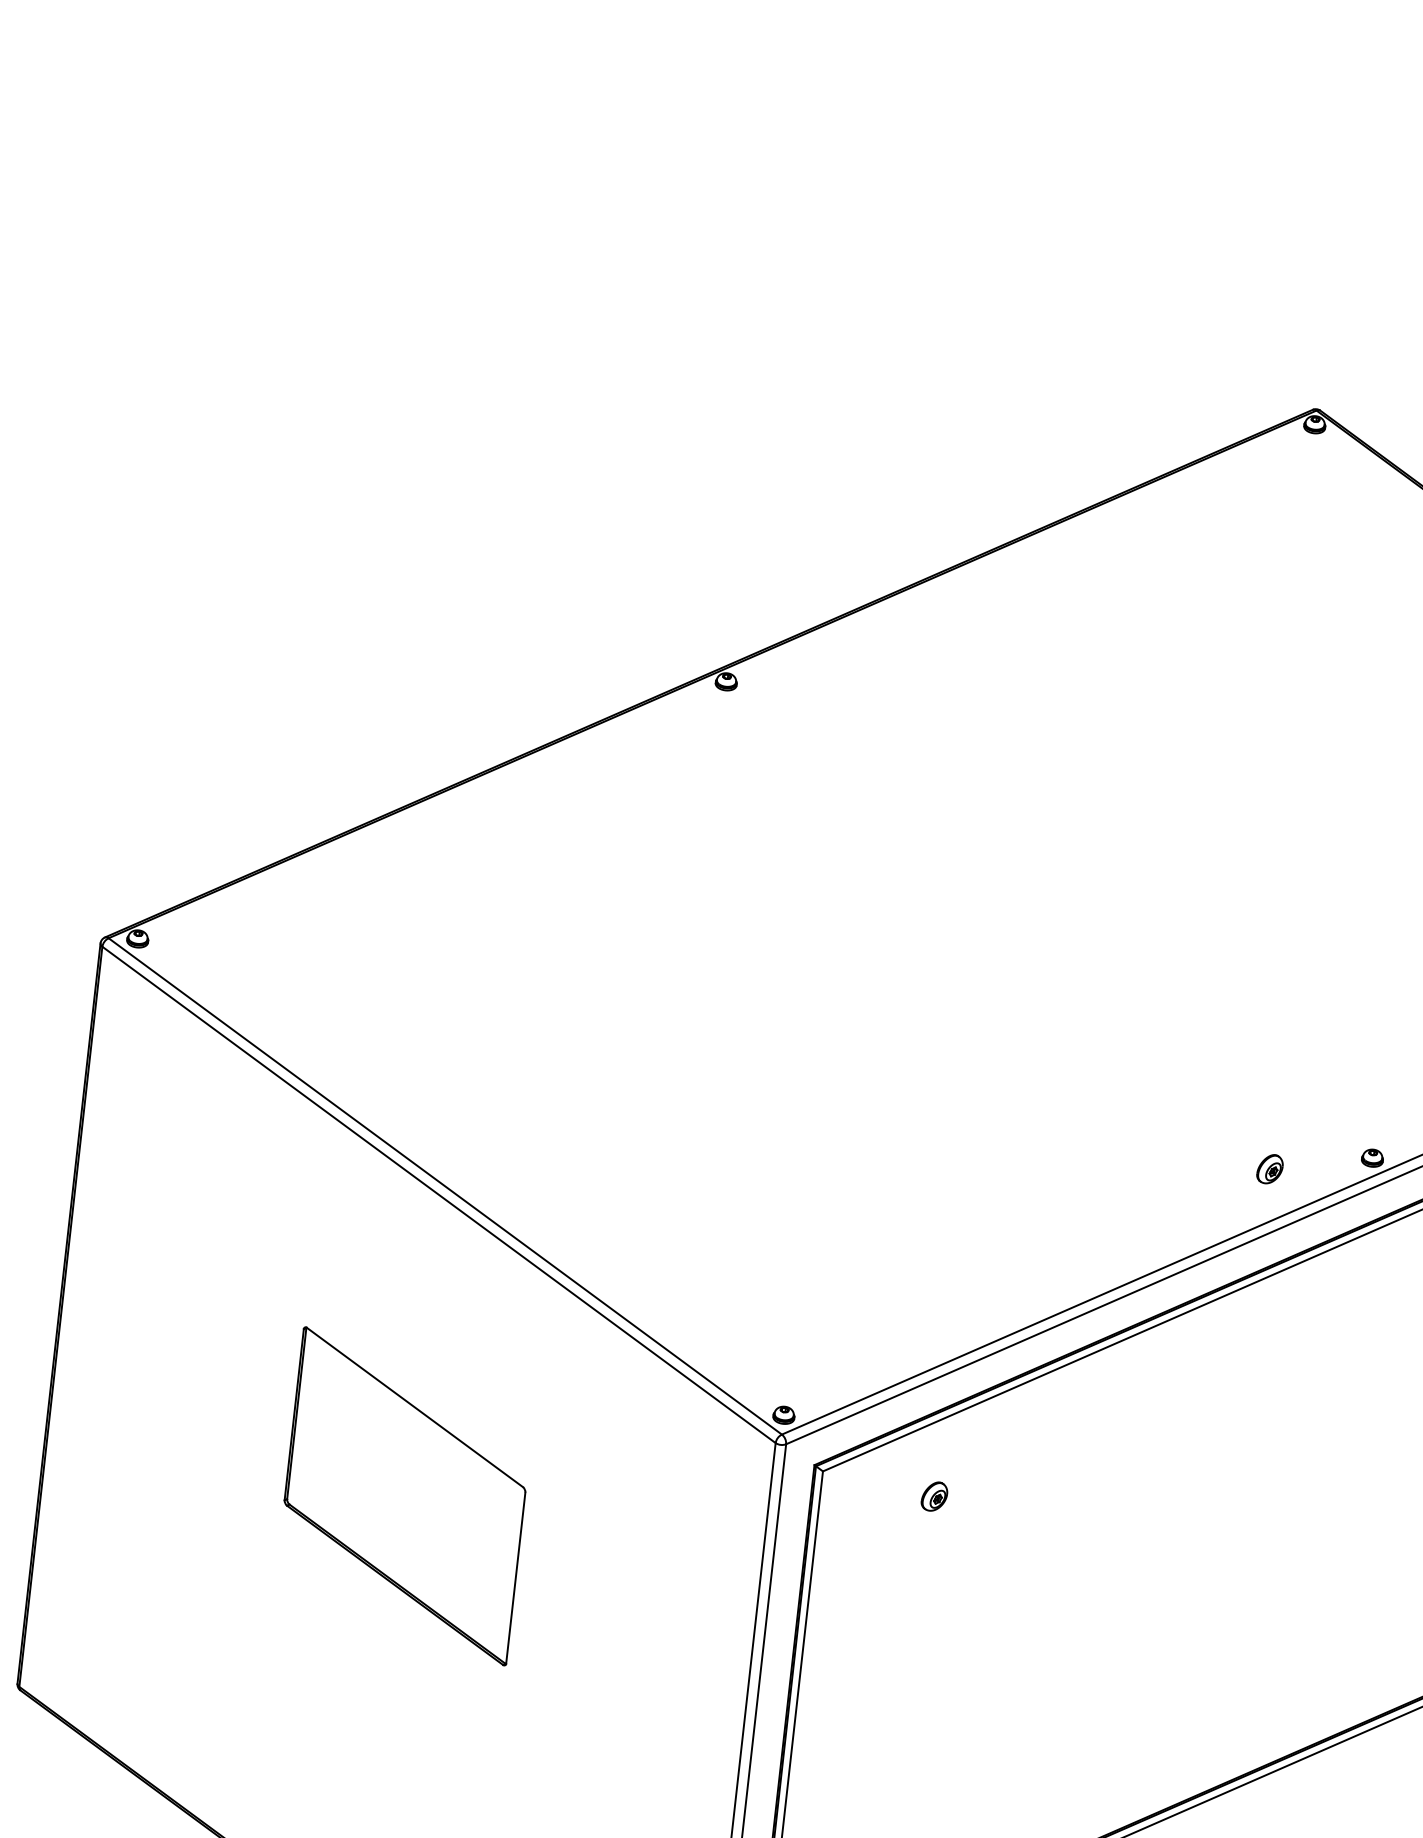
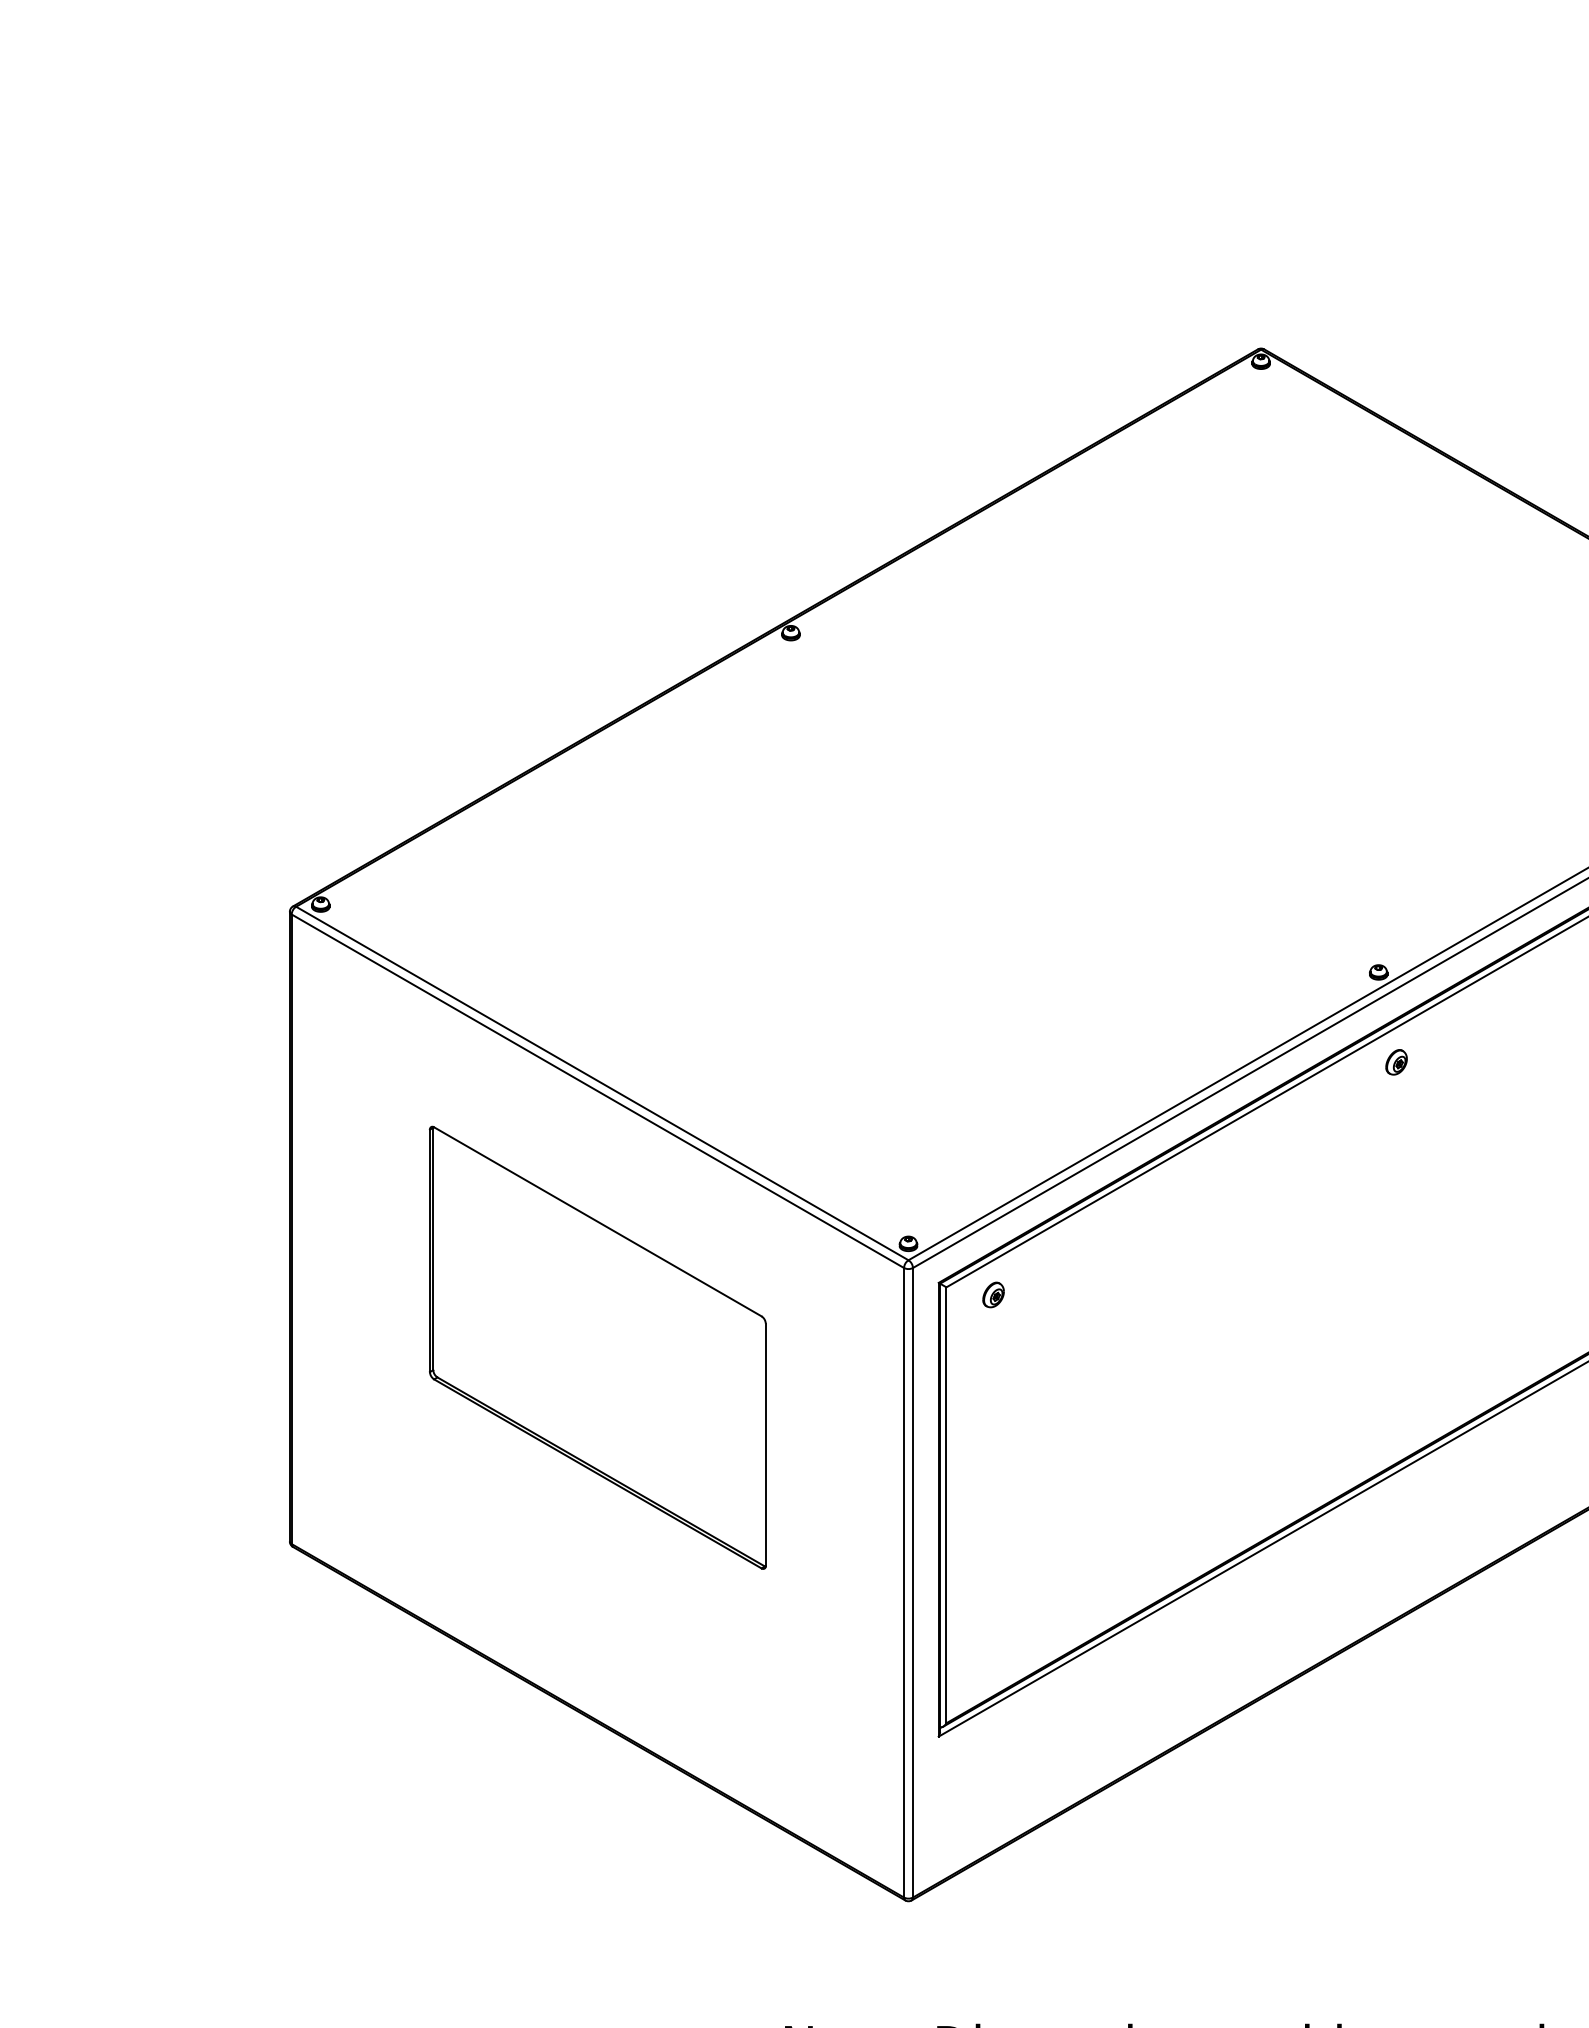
part: (1269, 1169) -> (1396, 1062), moved
part: (404, 1496) -> (597, 1347), size x1.67
part: (934, 1496) -> (993, 1294), moved

